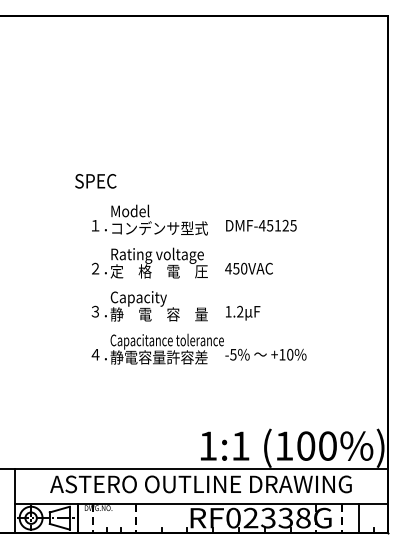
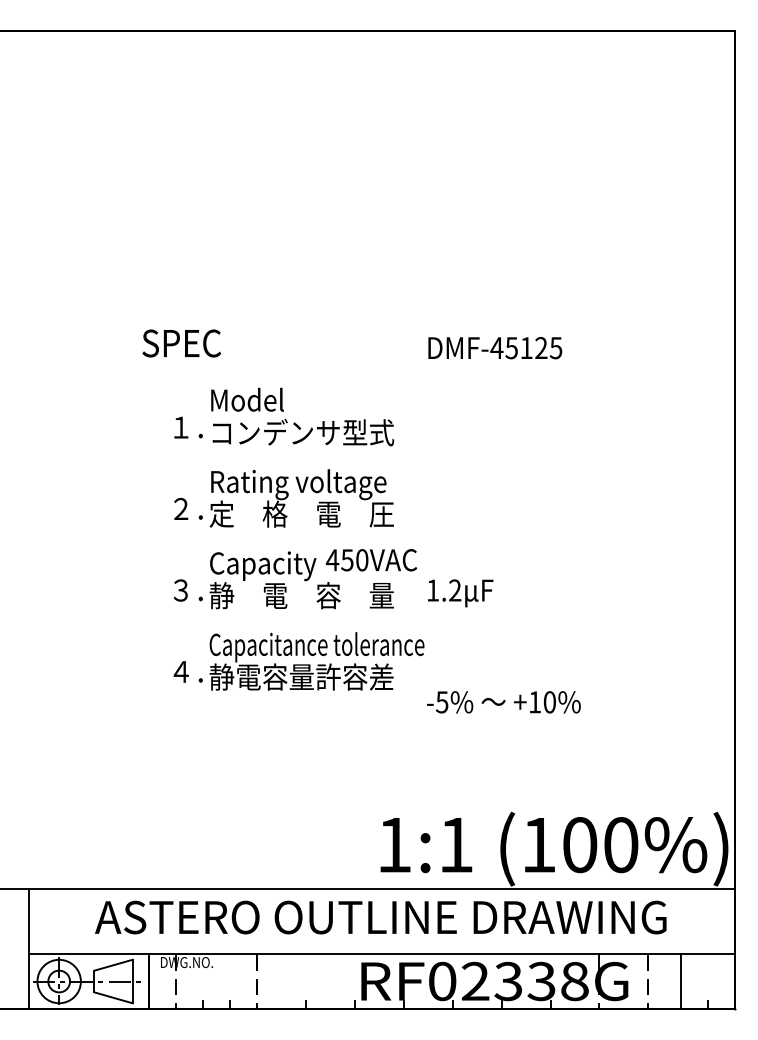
text: (261, 225) -> (495, 347), moved
text: (248, 268) -> (370, 559), moved
text: (265, 354) -> (503, 701), moved

